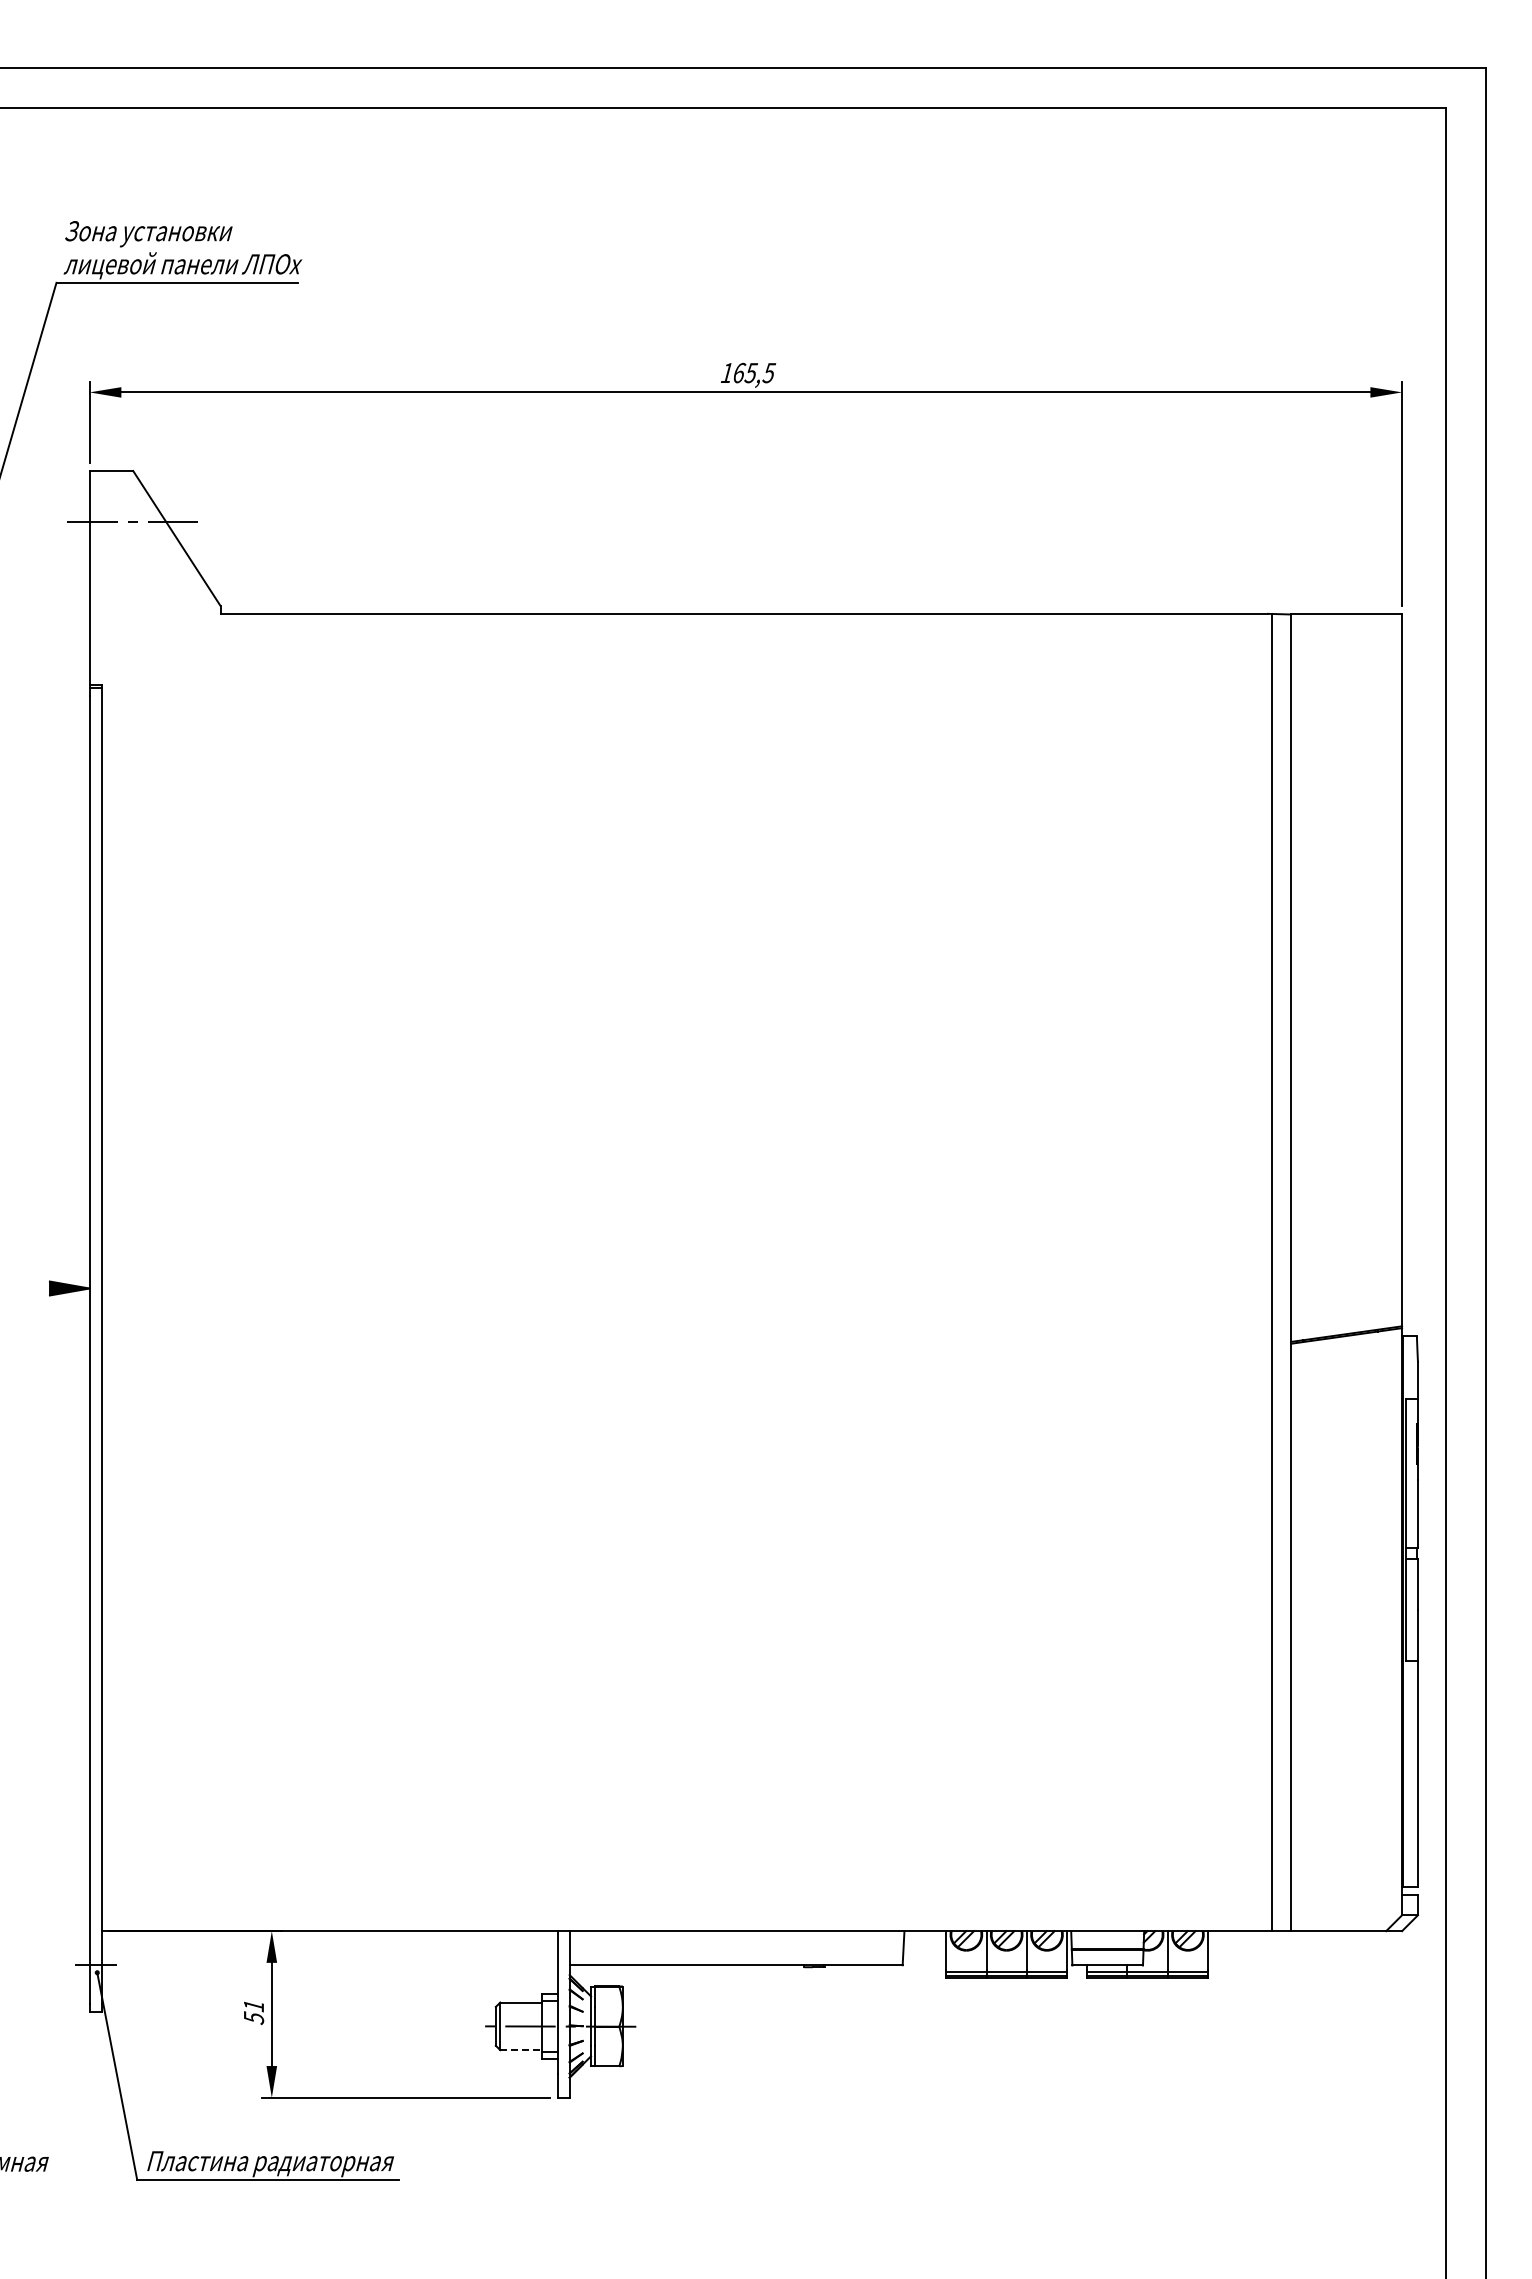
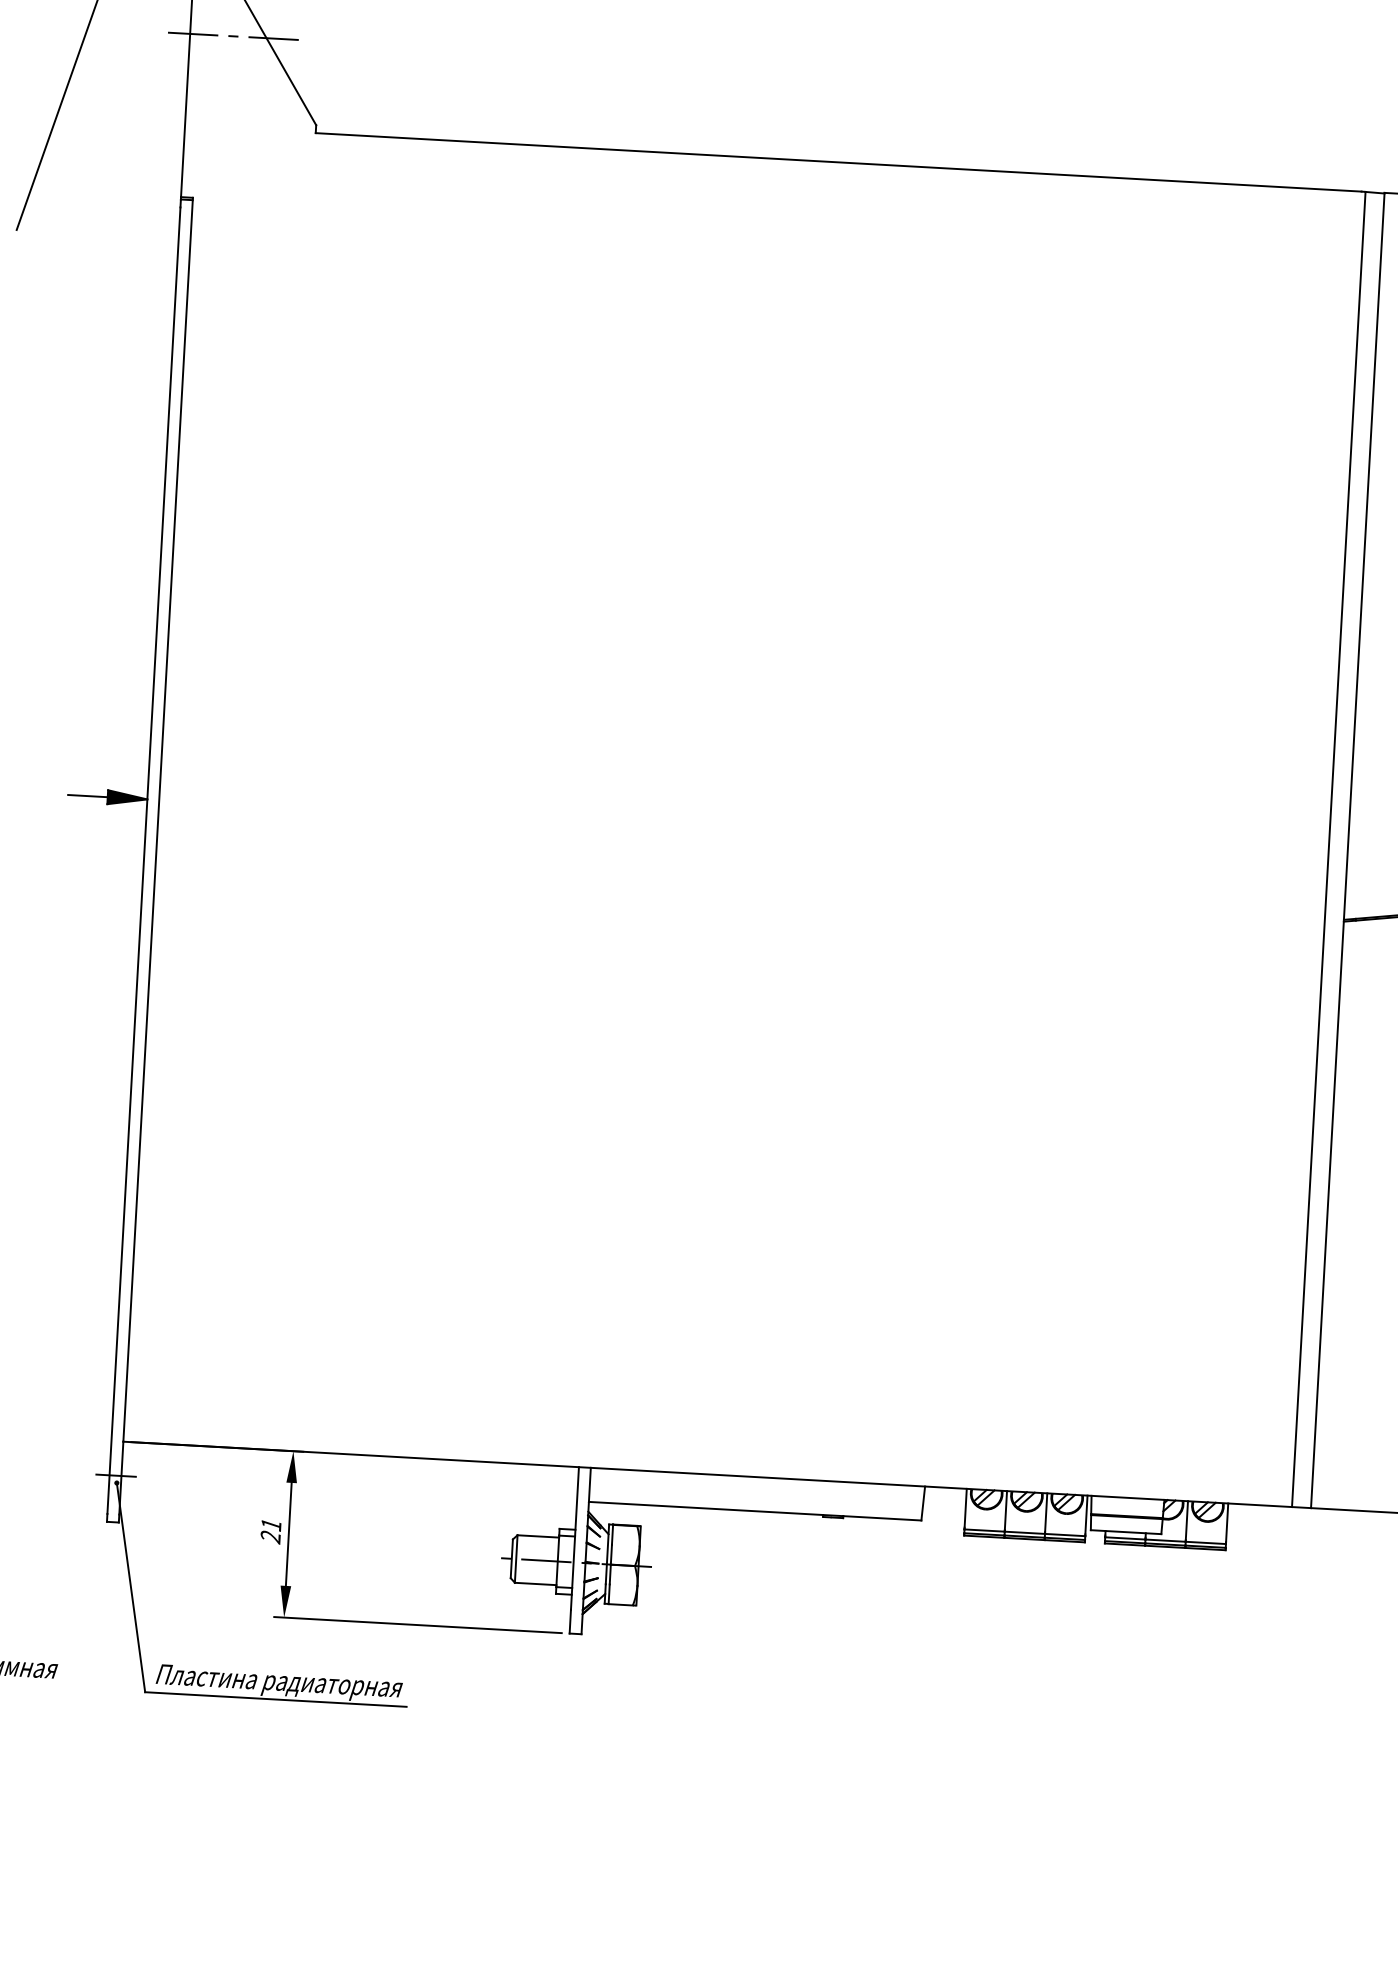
line: (29, 1288) -> (87, 796), added
text: (253, 2018) -> (270, 1537), 51 -> 21
line: (521, 2050) -> (536, 1584), dashed -> solid

